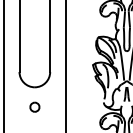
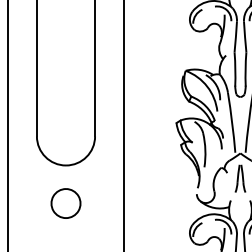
part: (34, 106) -> (65, 201), size x1.67

